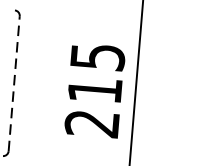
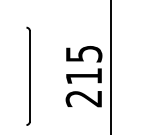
line: (13, 82) -> (29, 75), dashed -> solid

